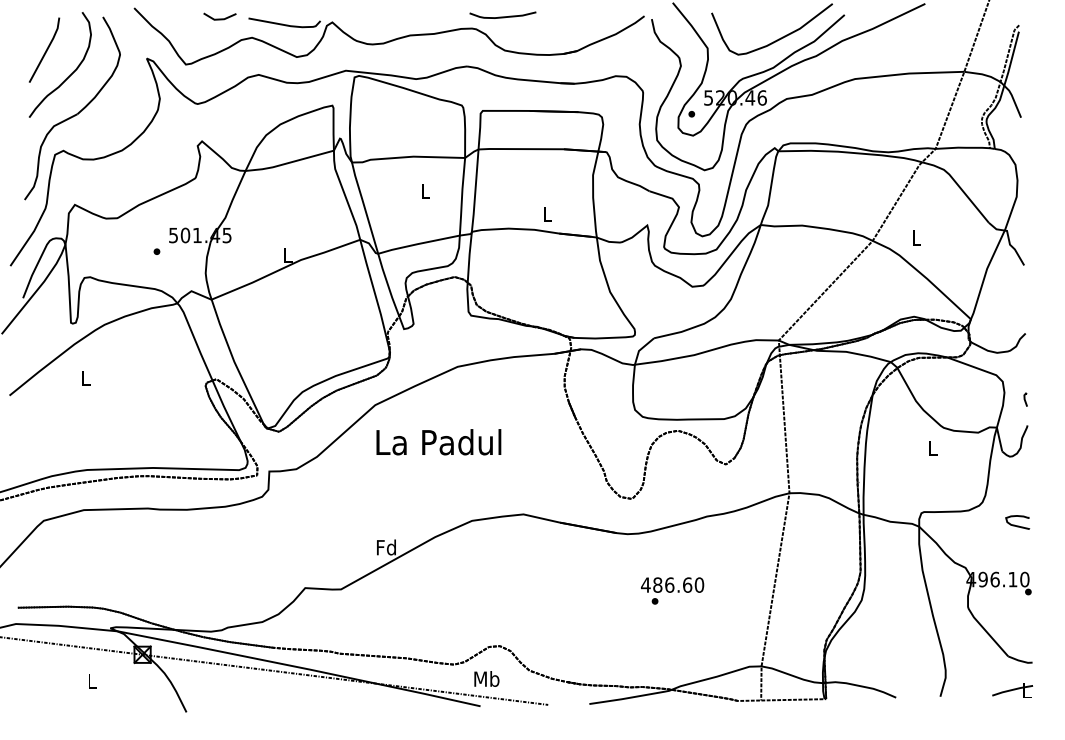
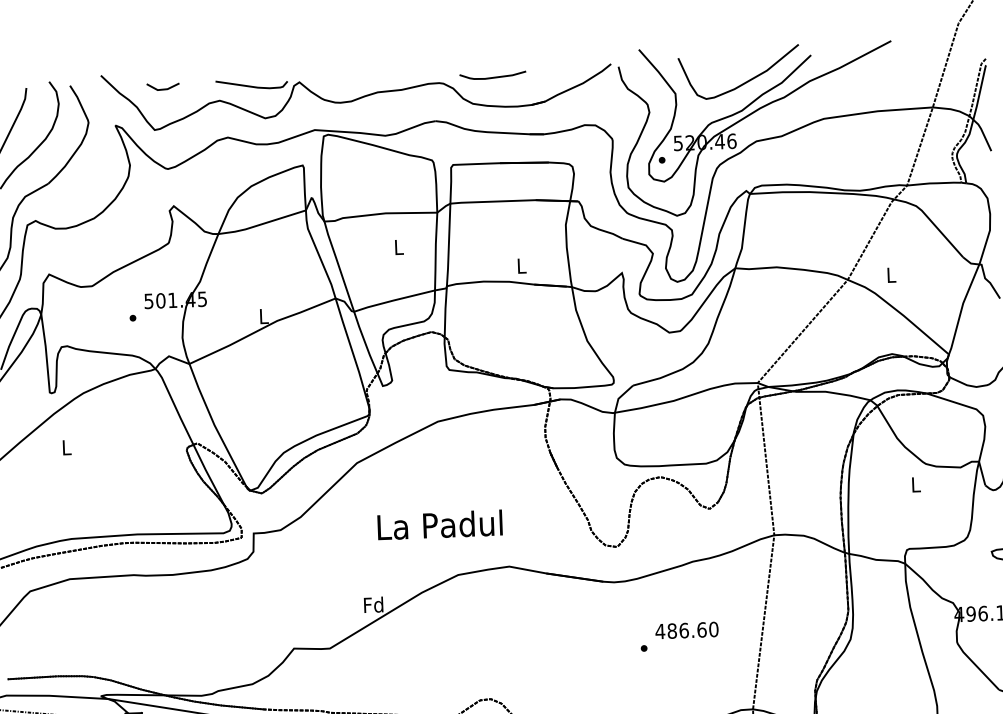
curve: (502, 16) -> (492, 76), moved
line: (219, 18) -> (162, 88), moved
text: (438, 442) -> (439, 525), moved
text: (672, 584) -> (686, 629), moved

